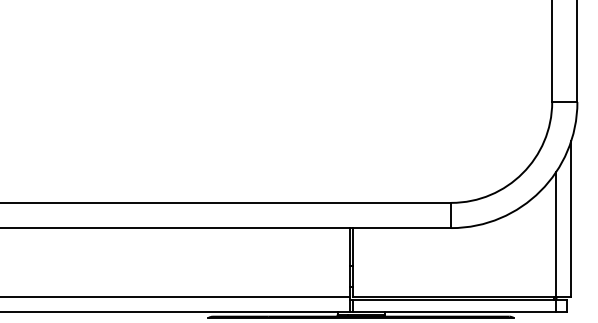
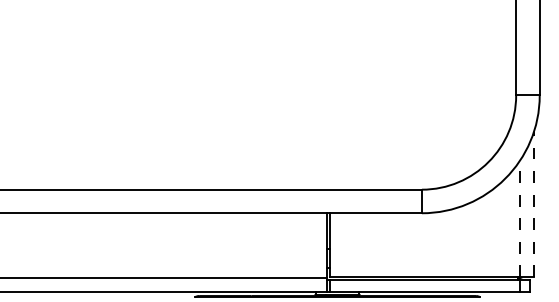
line: (571, 218) -> (534, 204), solid -> dashed
line: (556, 233) -> (520, 218), solid -> dashed

